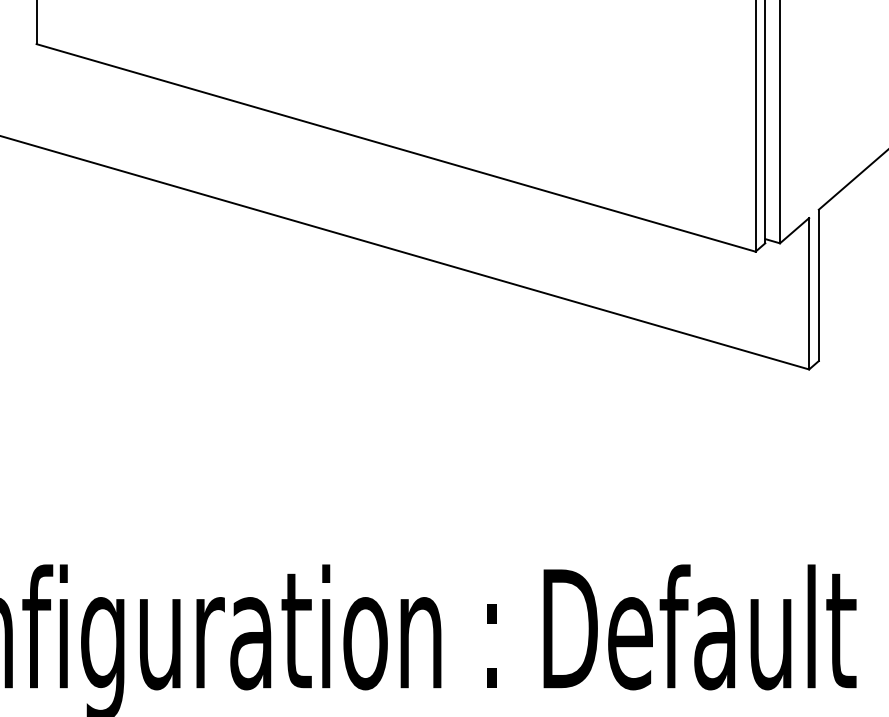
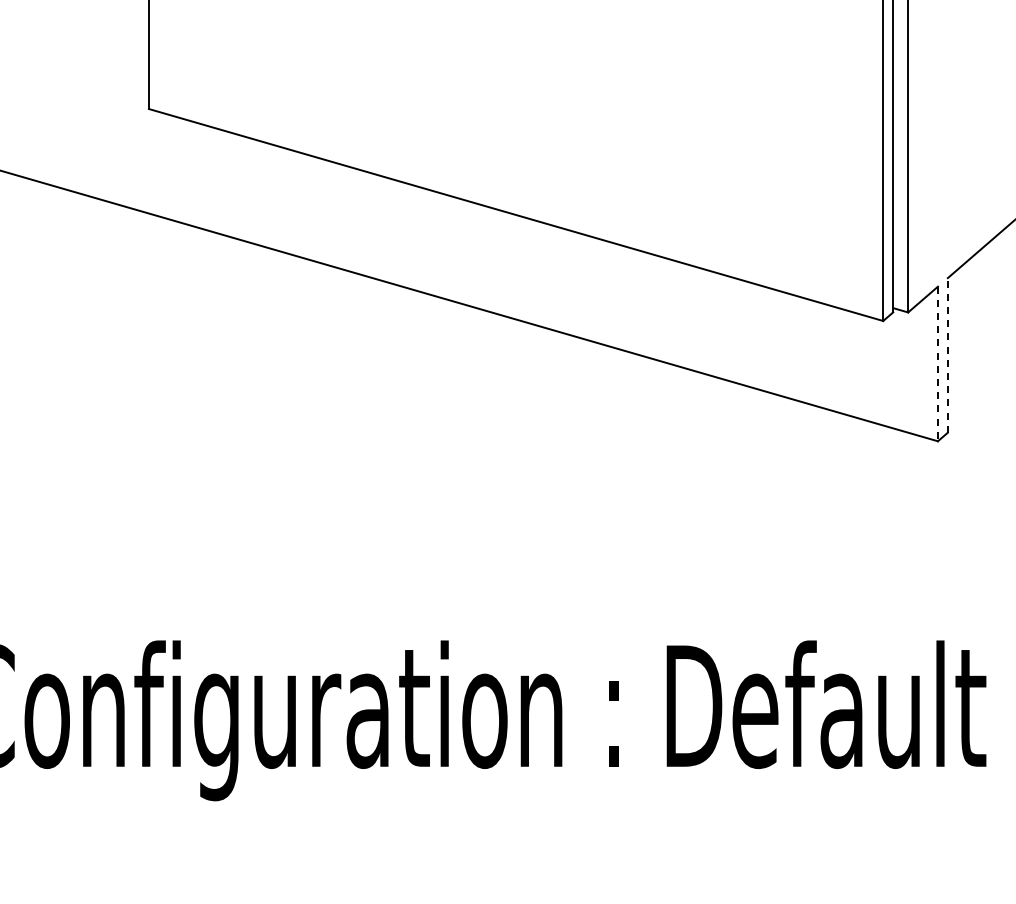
line: (818, 284) -> (947, 354), solid -> dashed
line: (808, 294) -> (937, 364), solid -> dashed

